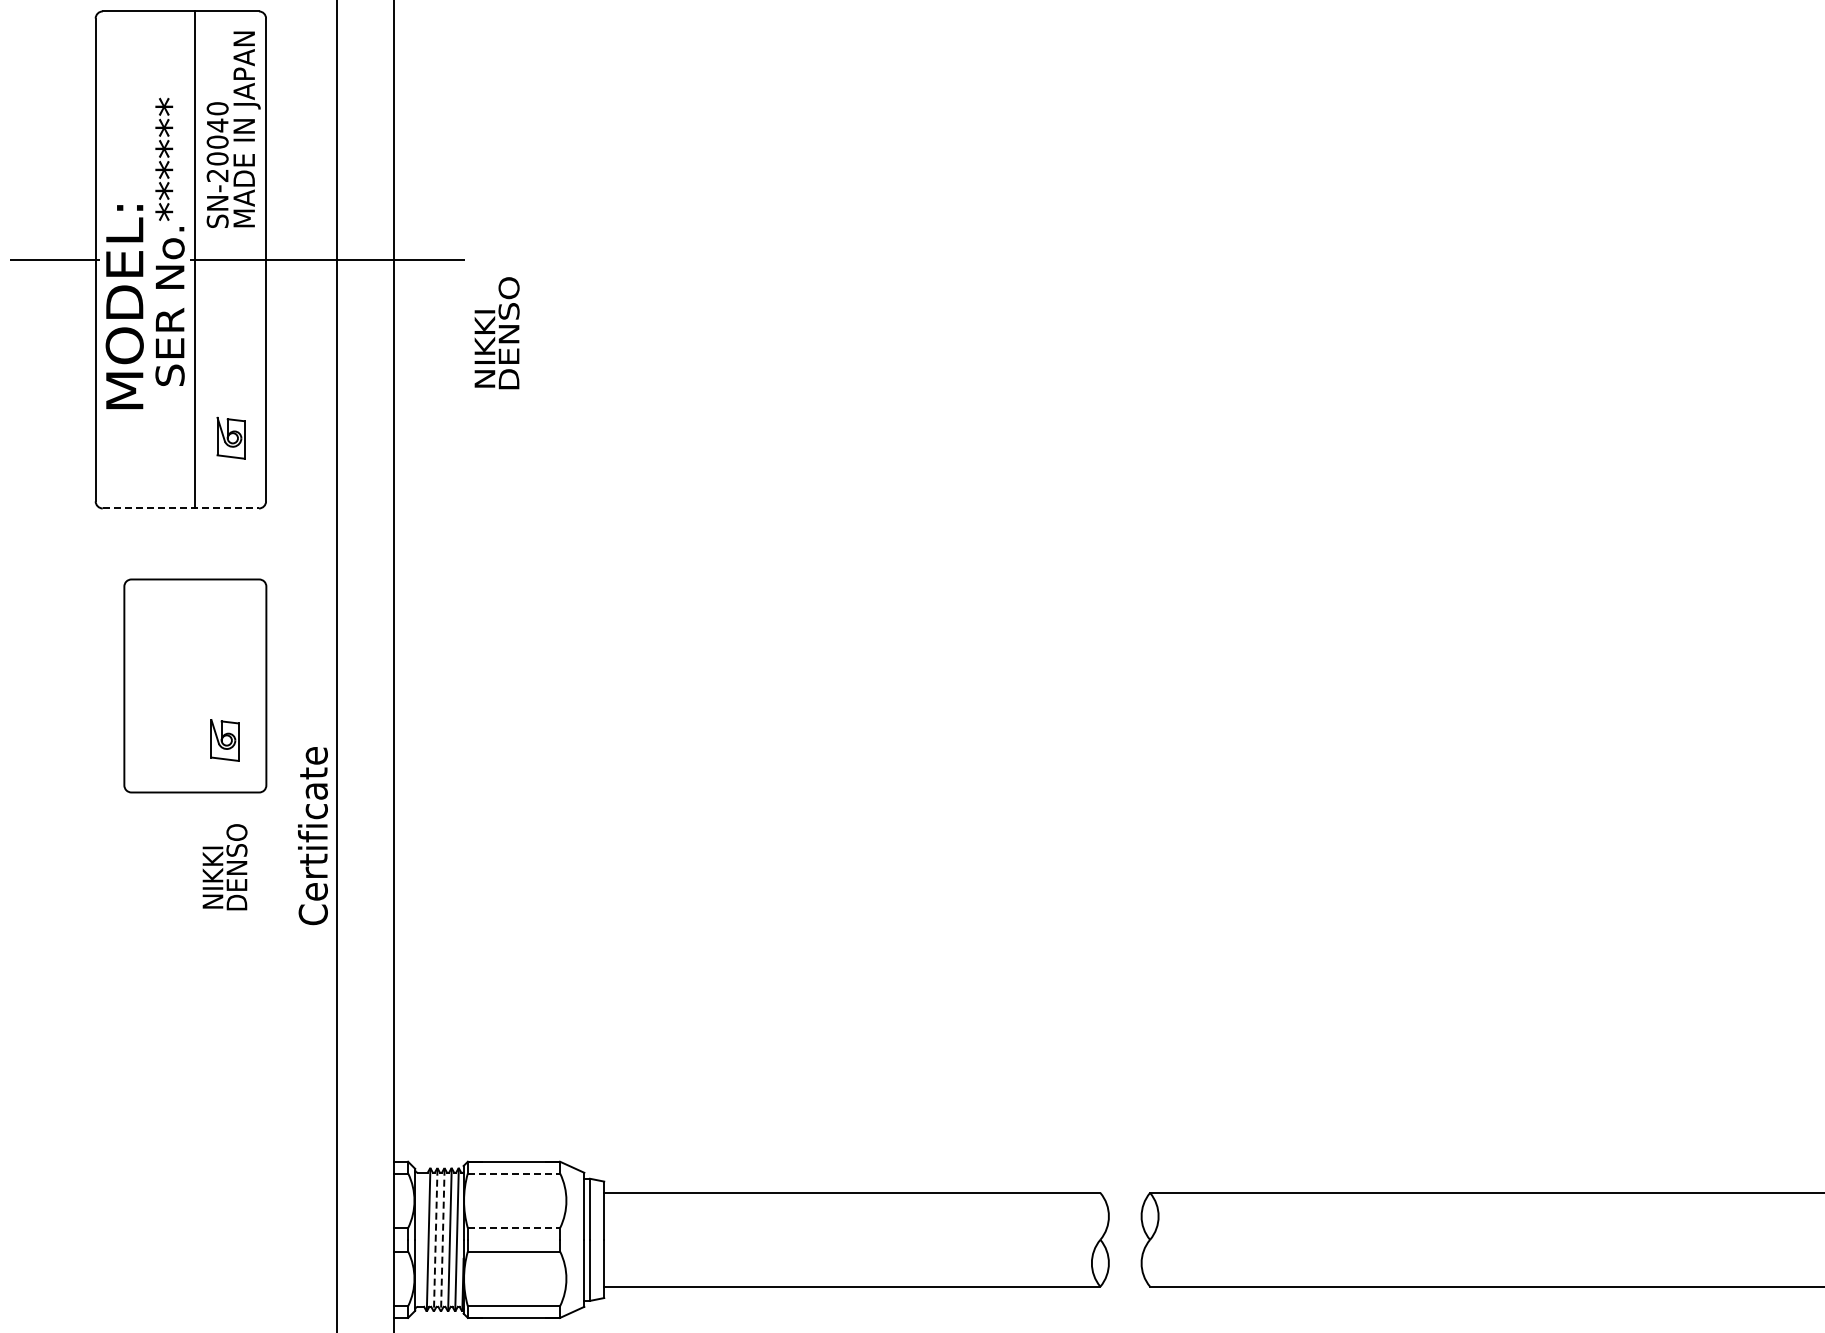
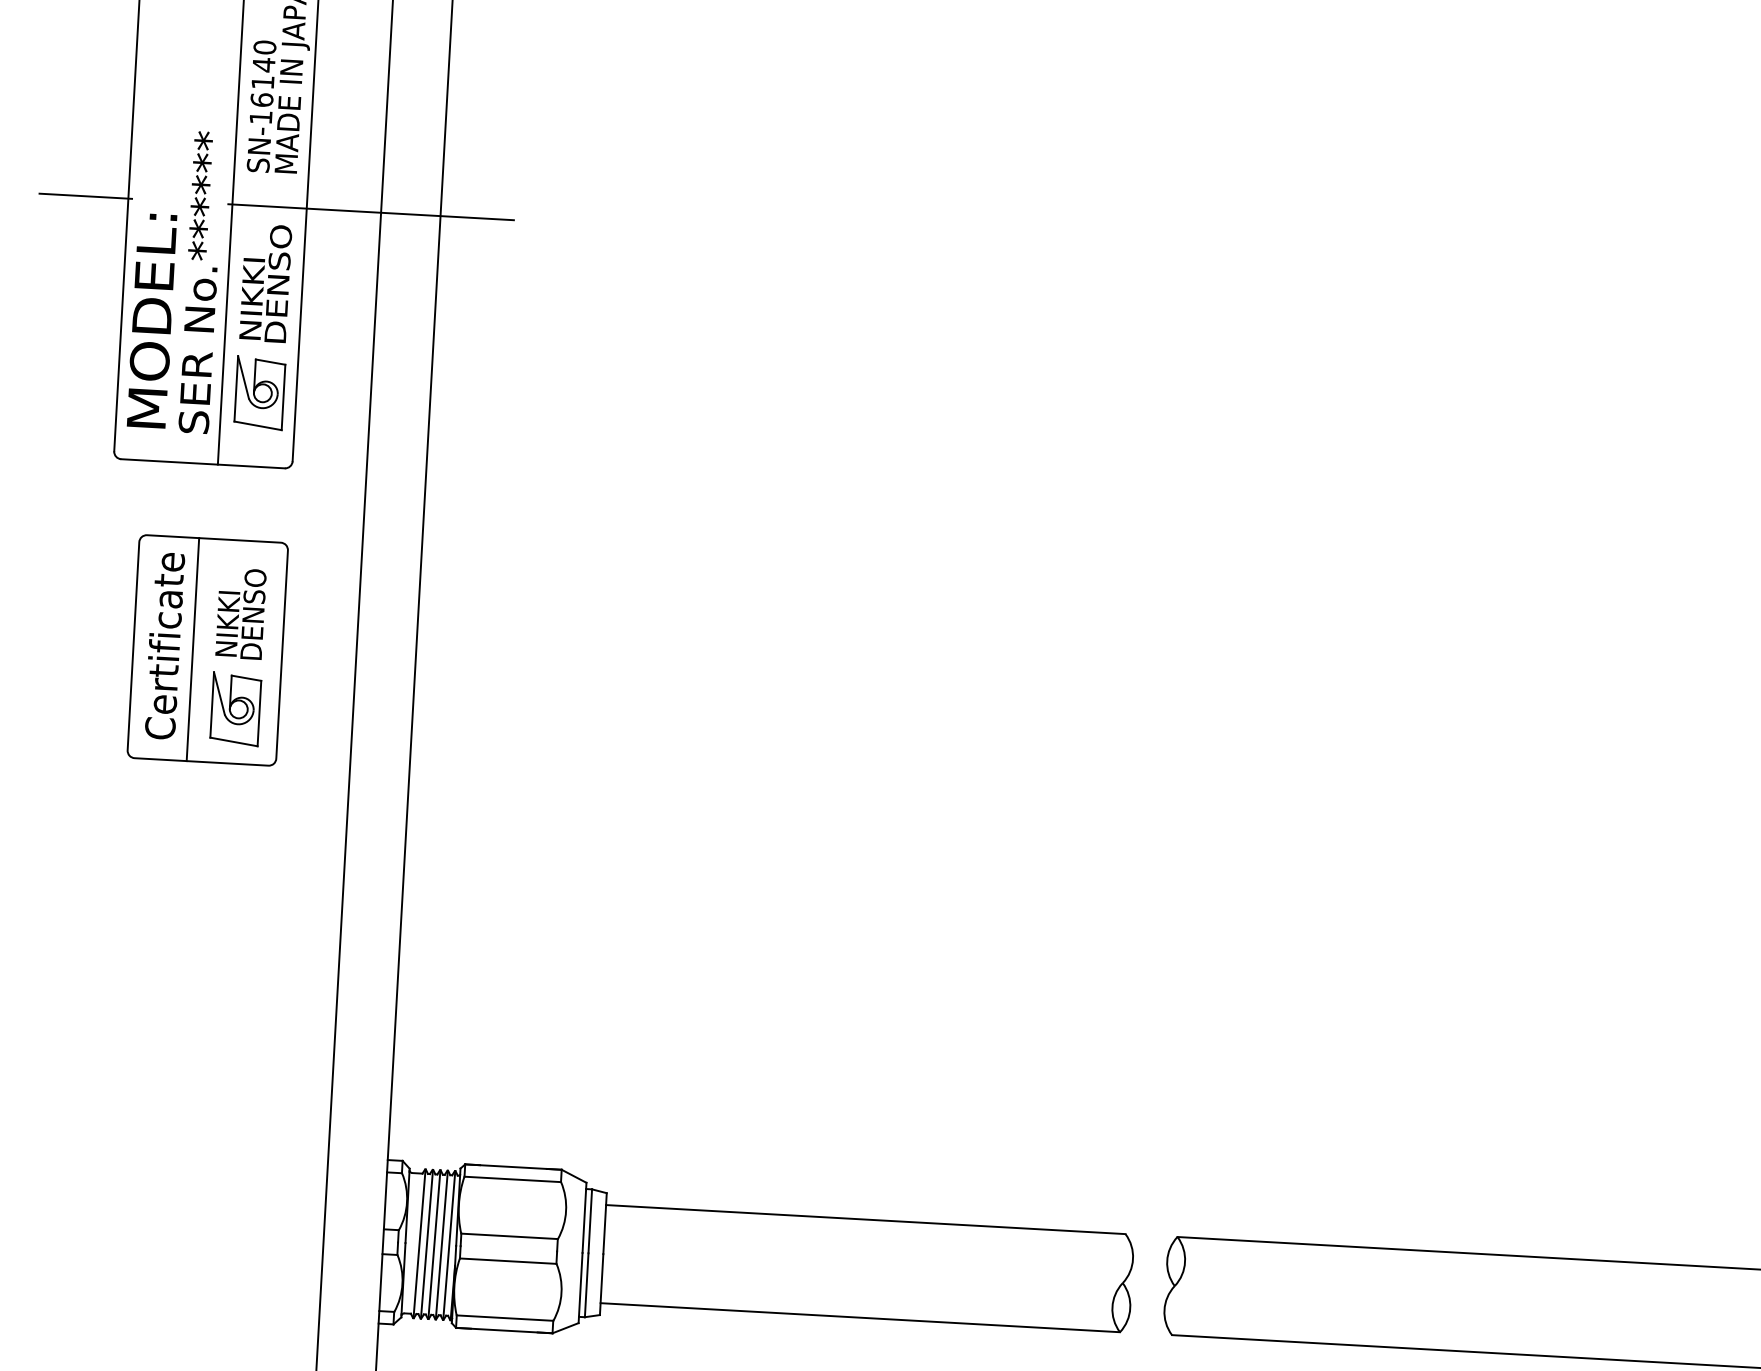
text: (217, 158) -> (261, 99), SN-20040 -> SN-16140
text: (169, 241) -> (201, 282), moved
text: (124, 306) -> (151, 320), moved
text: (496, 333) -> (265, 283), moved
part: (230, 438) -> (259, 393), size x1.67
line: (181, 508) -> (203, 463), dashed -> solid
line: (181, 685) -> (193, 649), added
part: (224, 740) -> (235, 709), size x1.67
text: (312, 836) -> (164, 646), moved
text: (224, 867) -> (240, 613), moved
line: (514, 1173) -> (513, 1179), dashed -> solid
line: (514, 1227) -> (510, 1235), dashed -> solid
line: (435, 1240) -> (426, 1244), dashed -> solid
line: (442, 1240) -> (434, 1245), dashed -> solid

